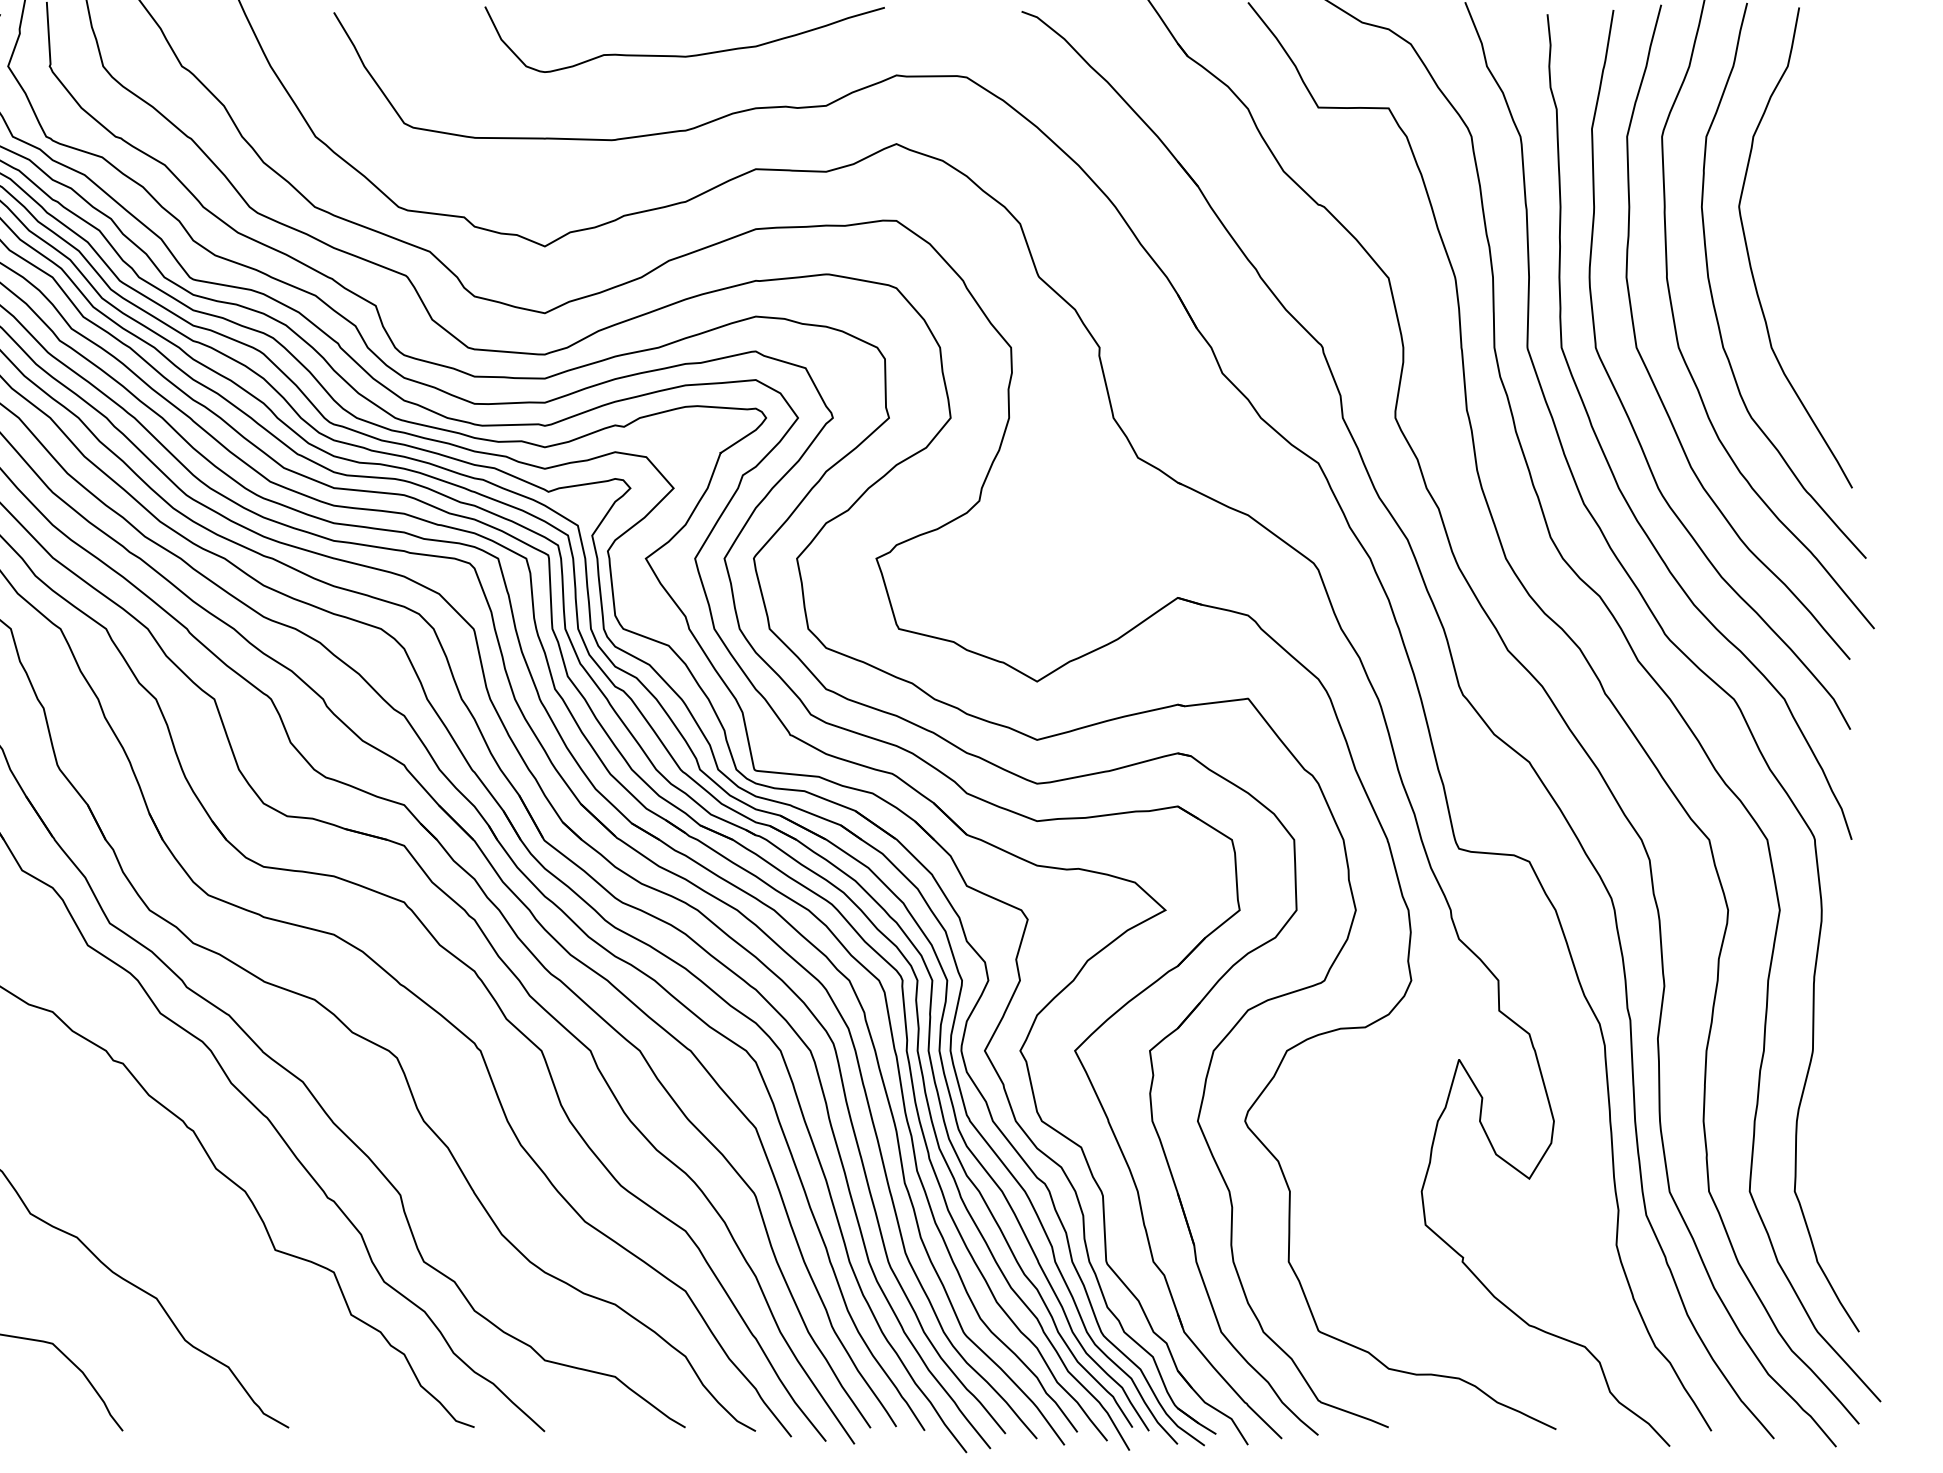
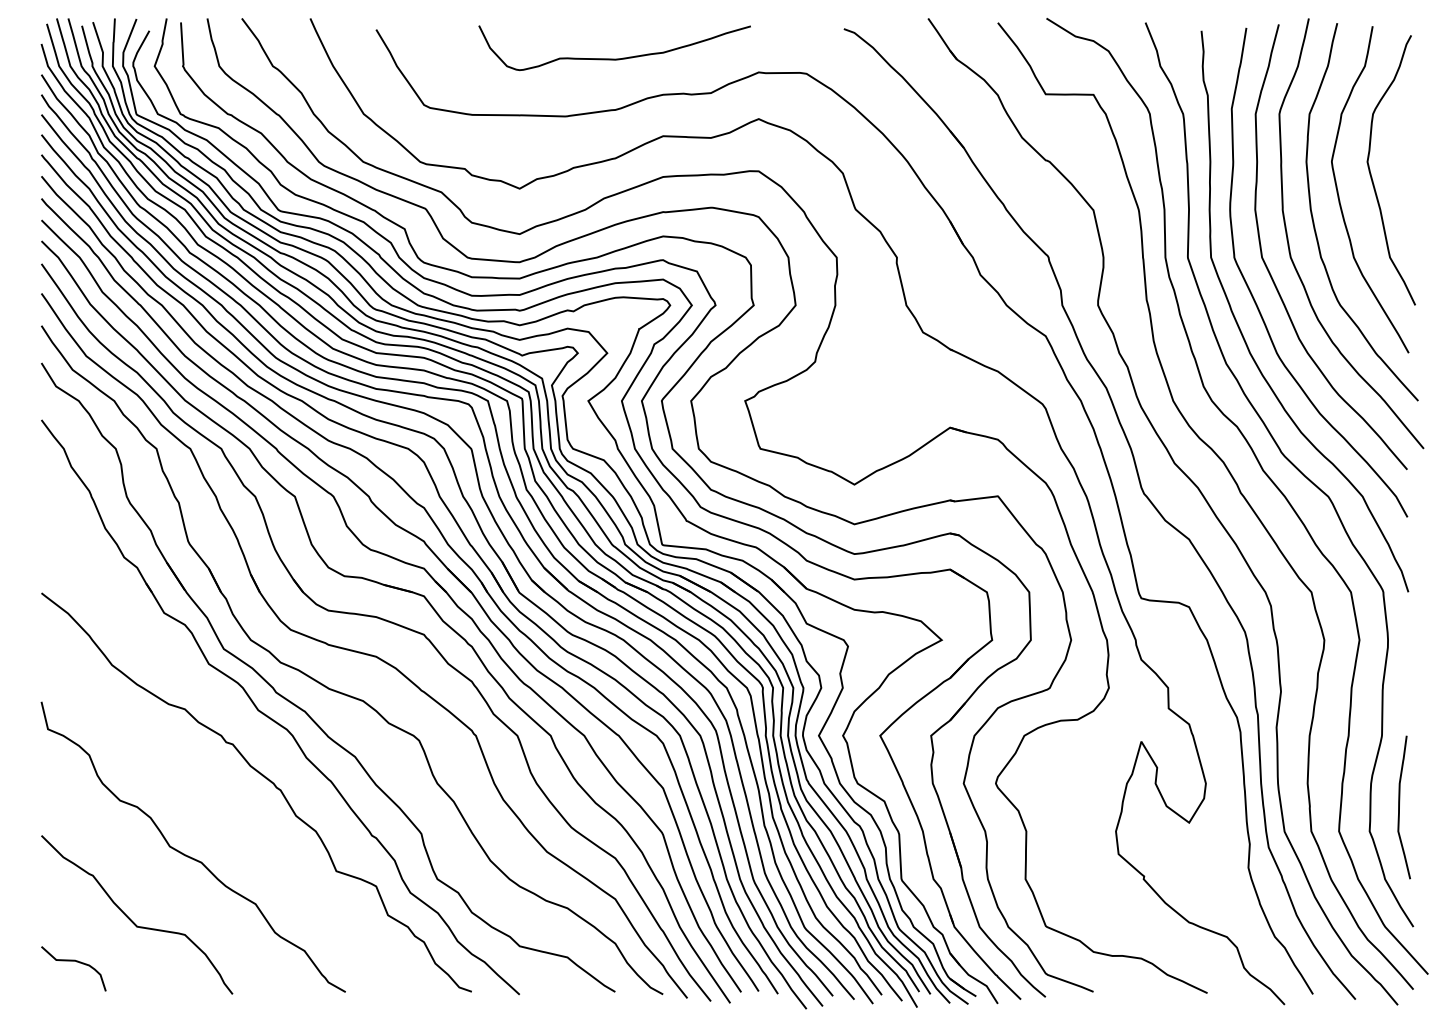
curve: (1797, 224) -> (1371, 173), added
curve: (1838, 1156) -> (1399, 807), added

